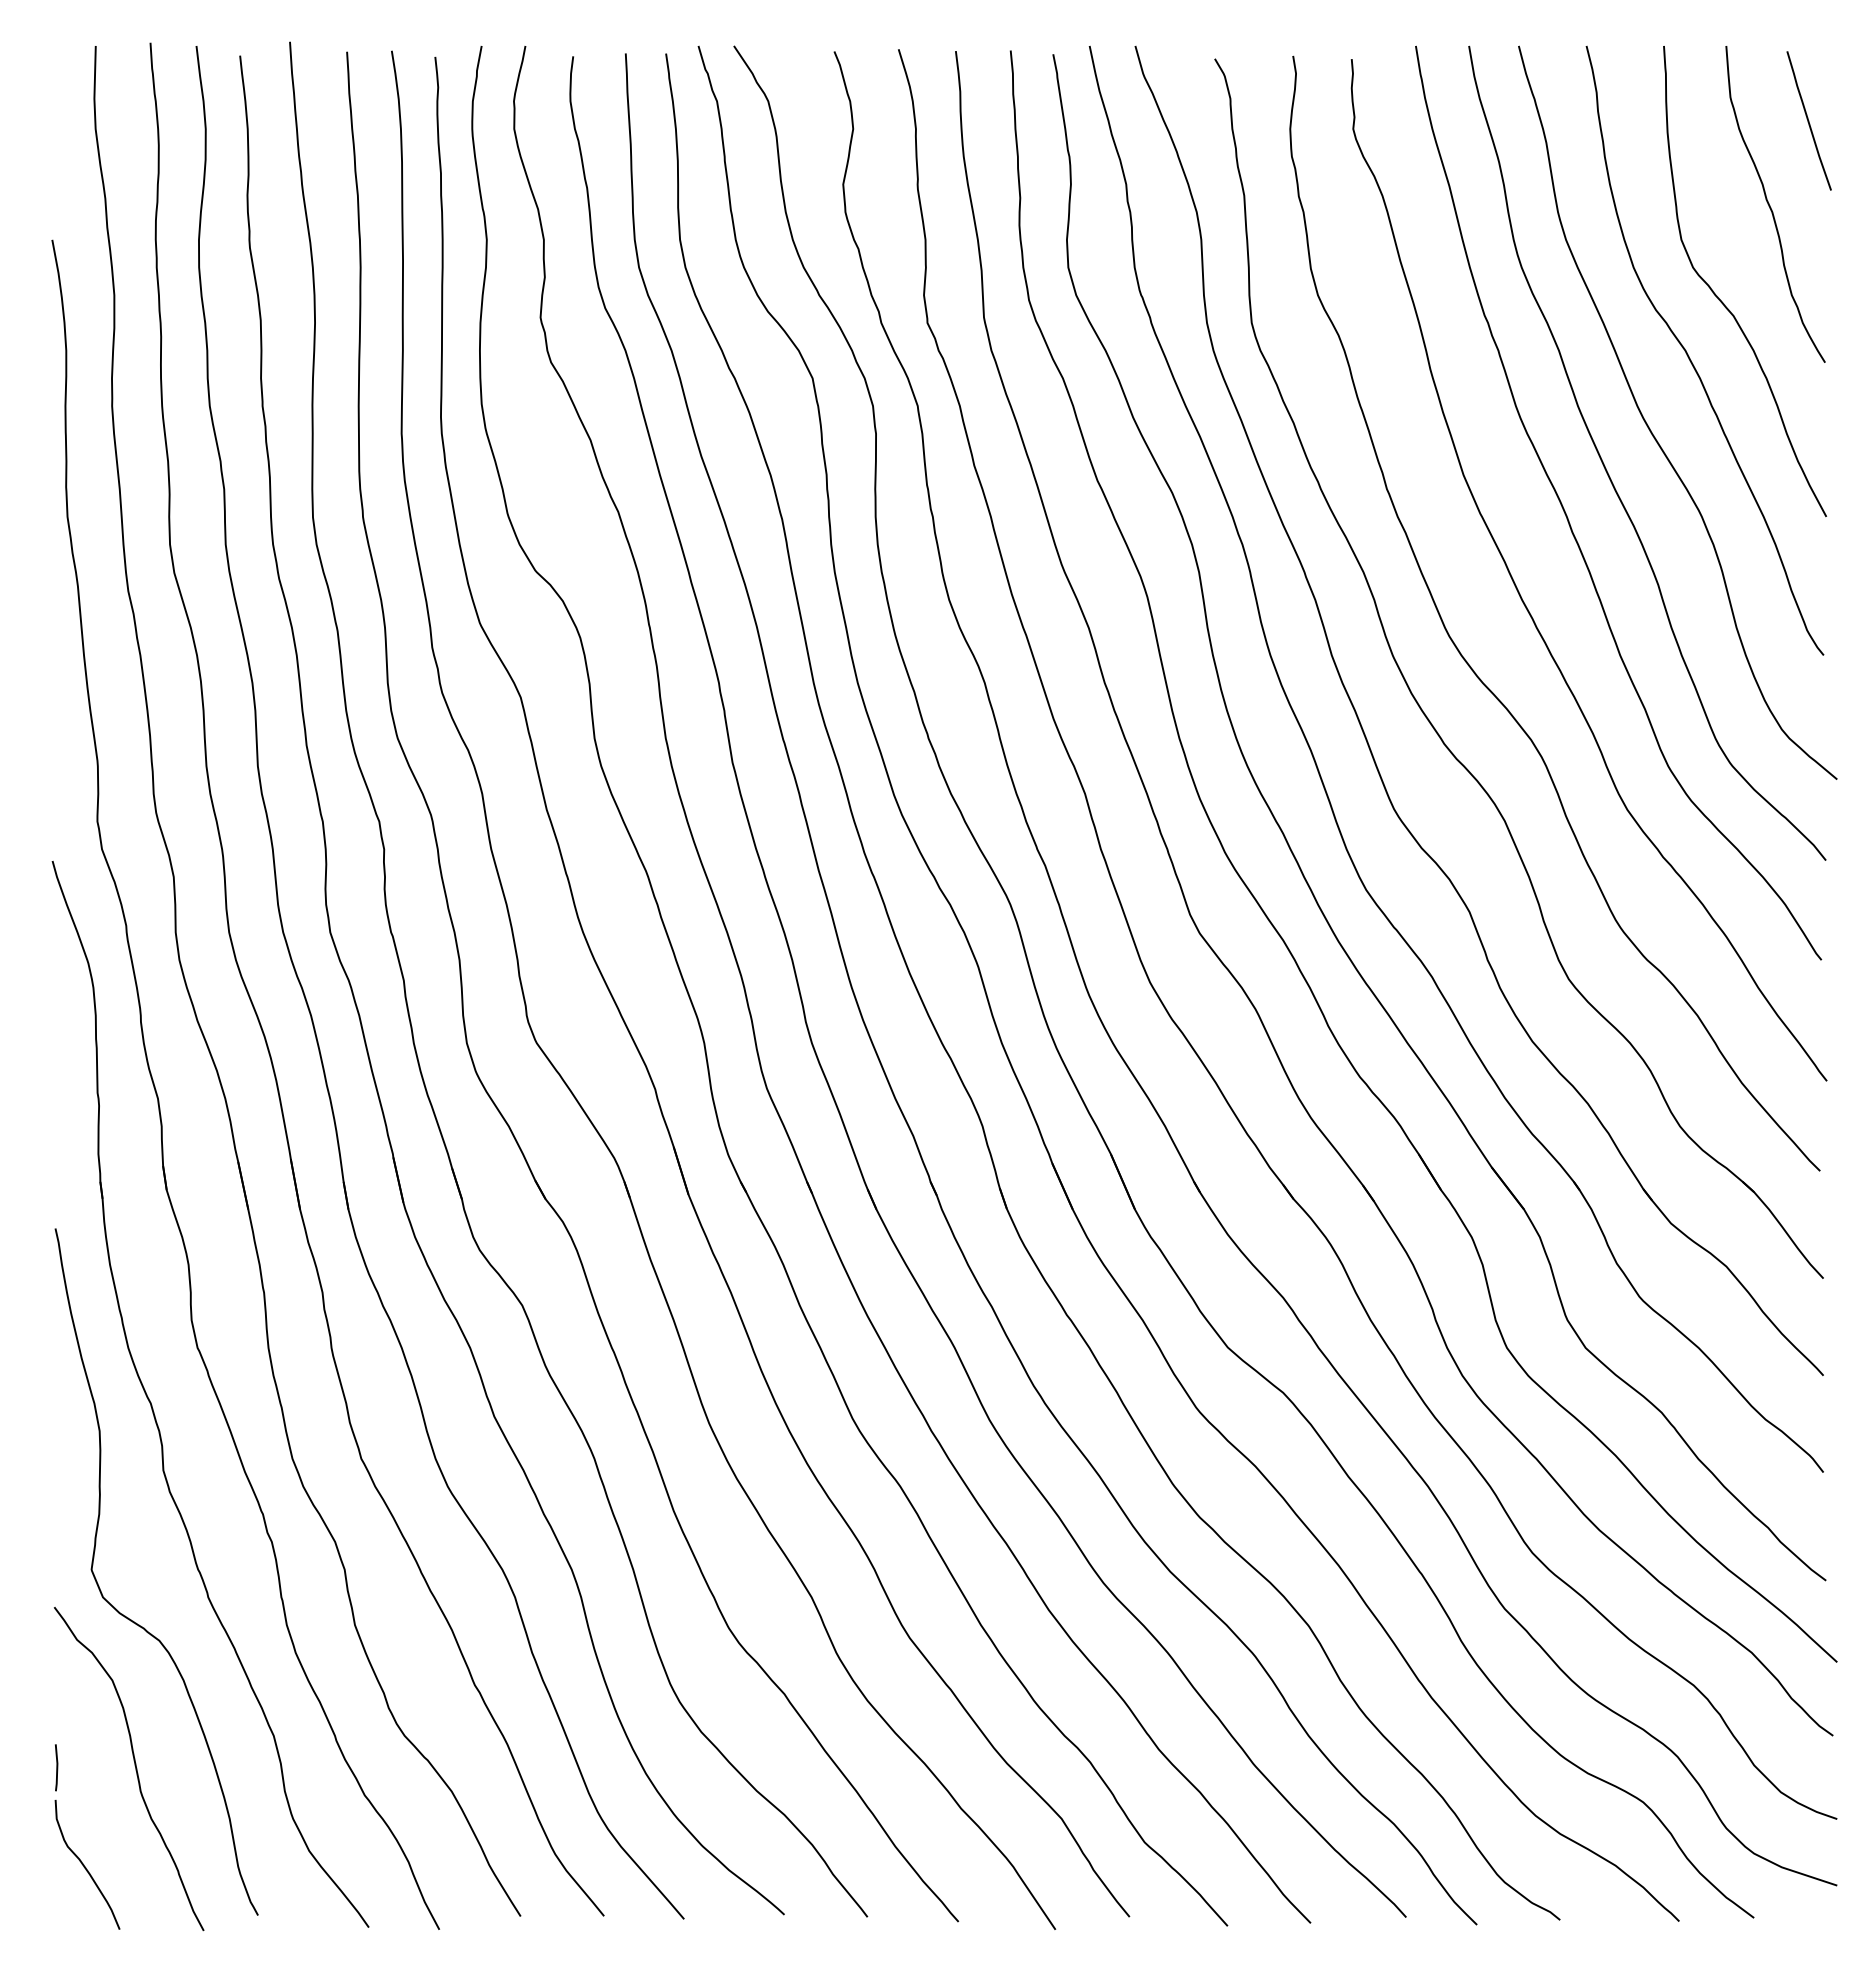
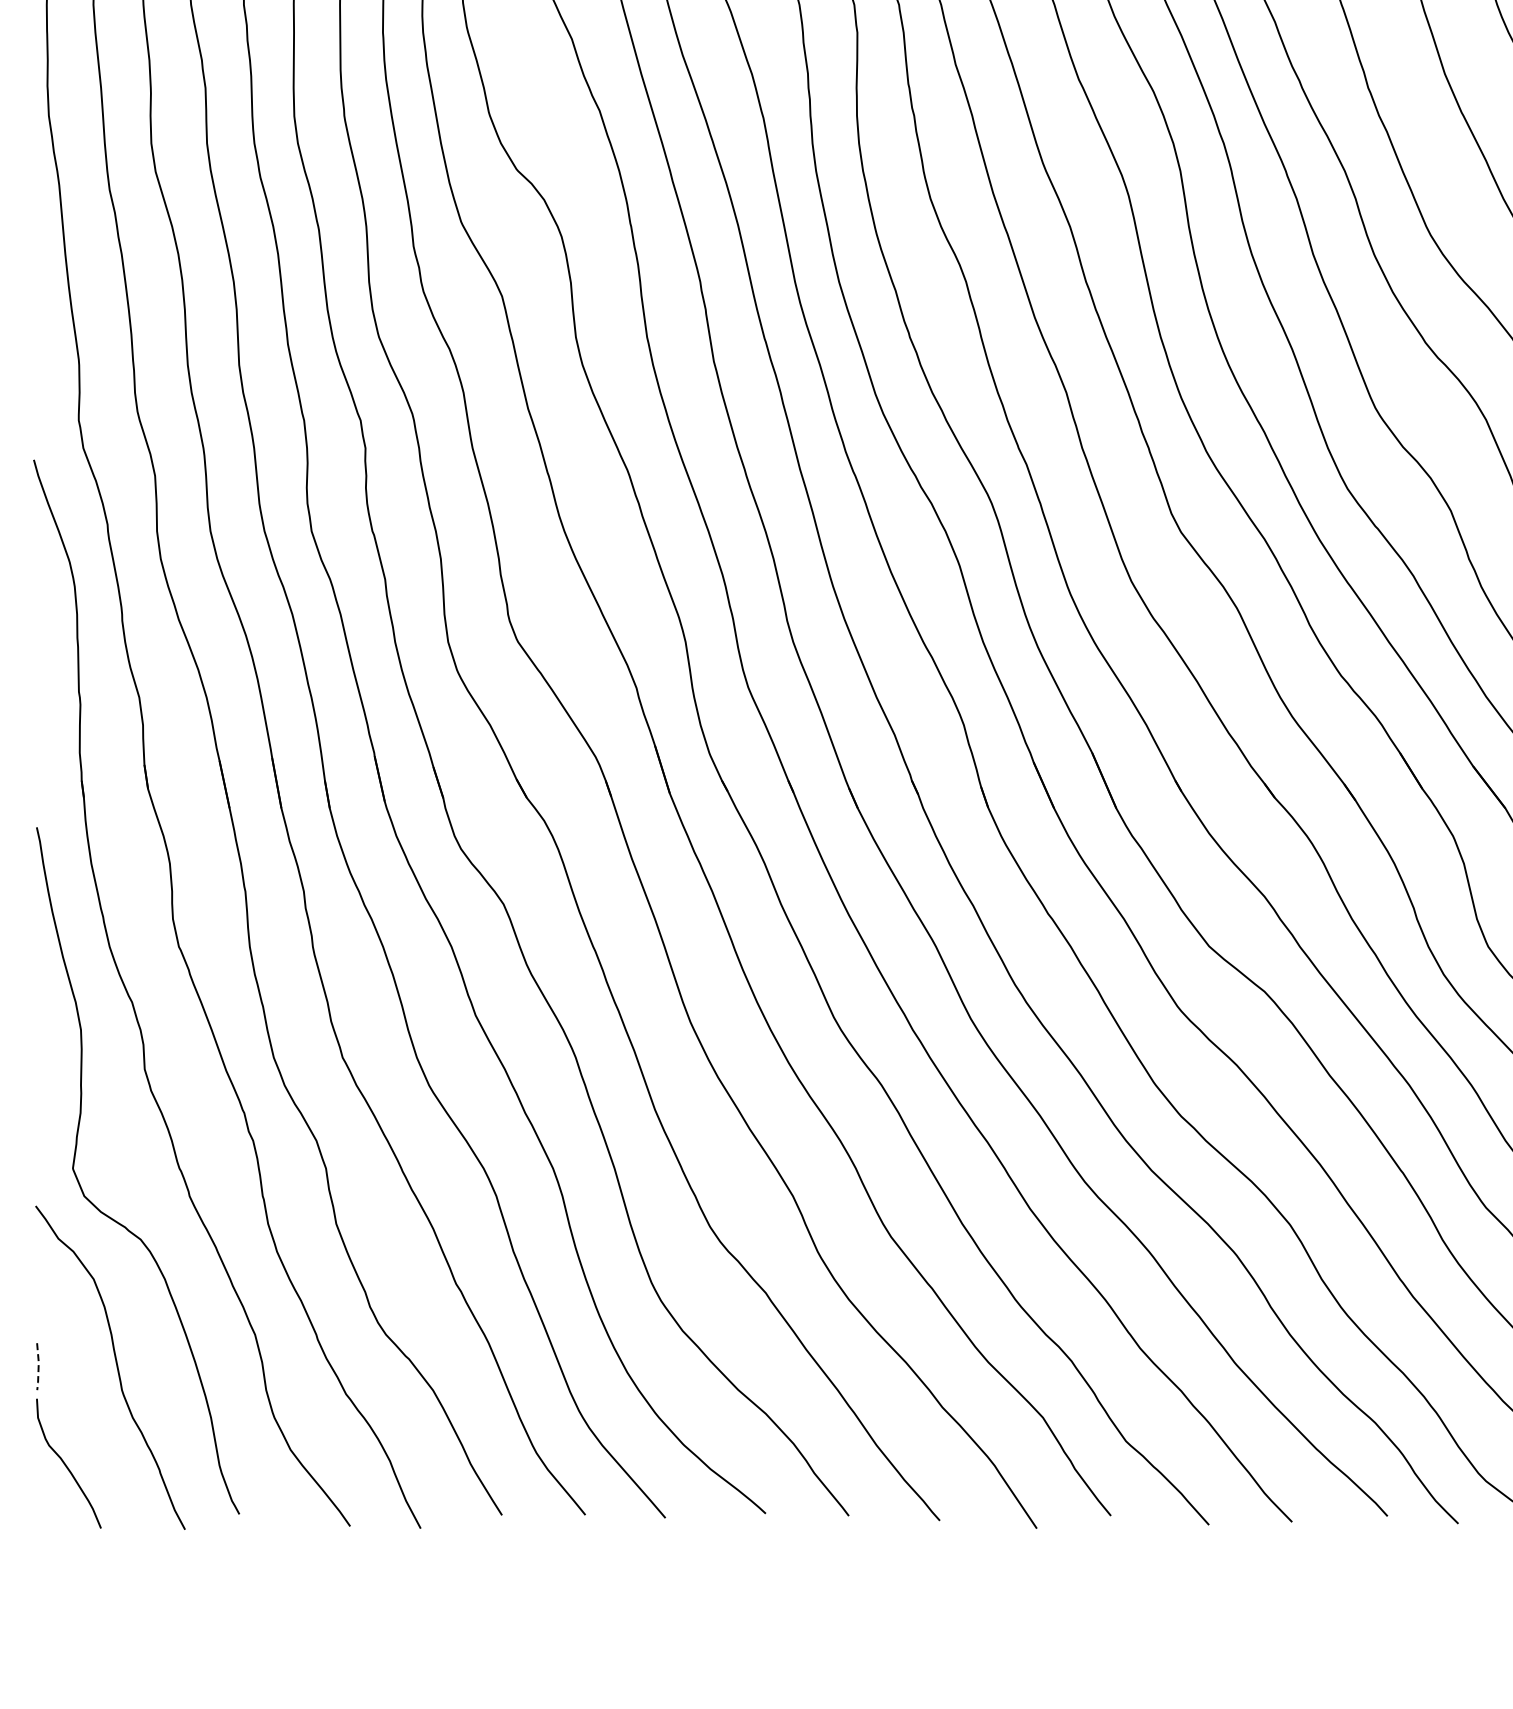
line: (57, 1768) -> (38, 1367), solid -> dashed

